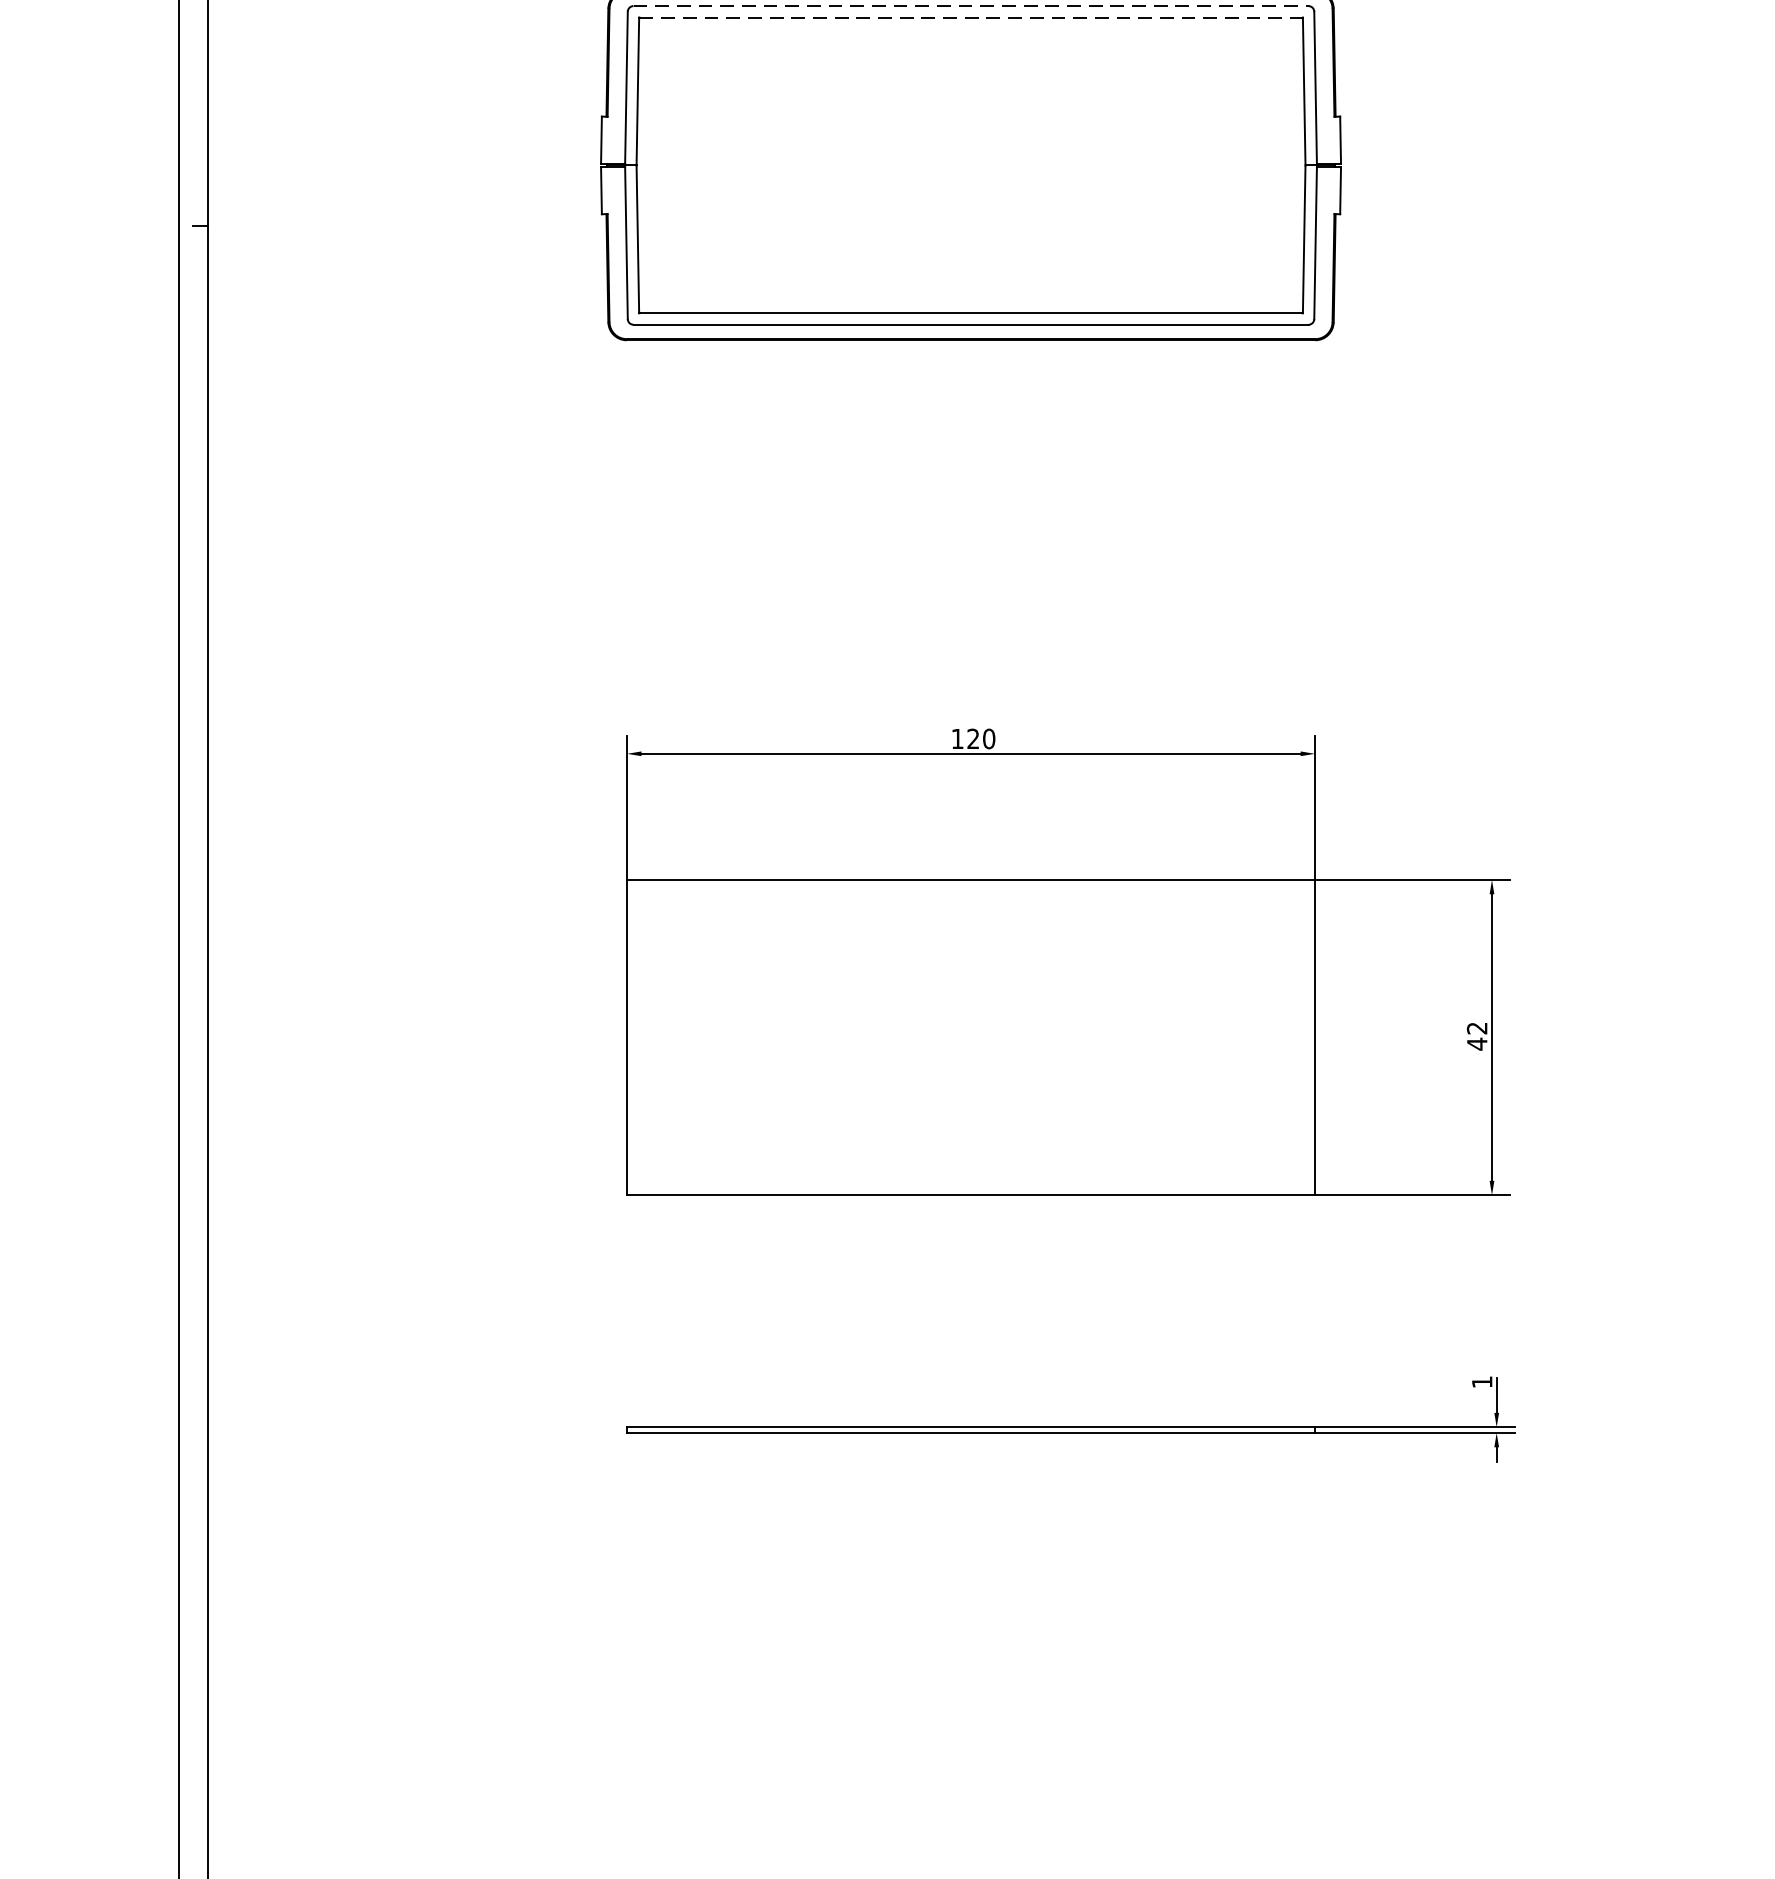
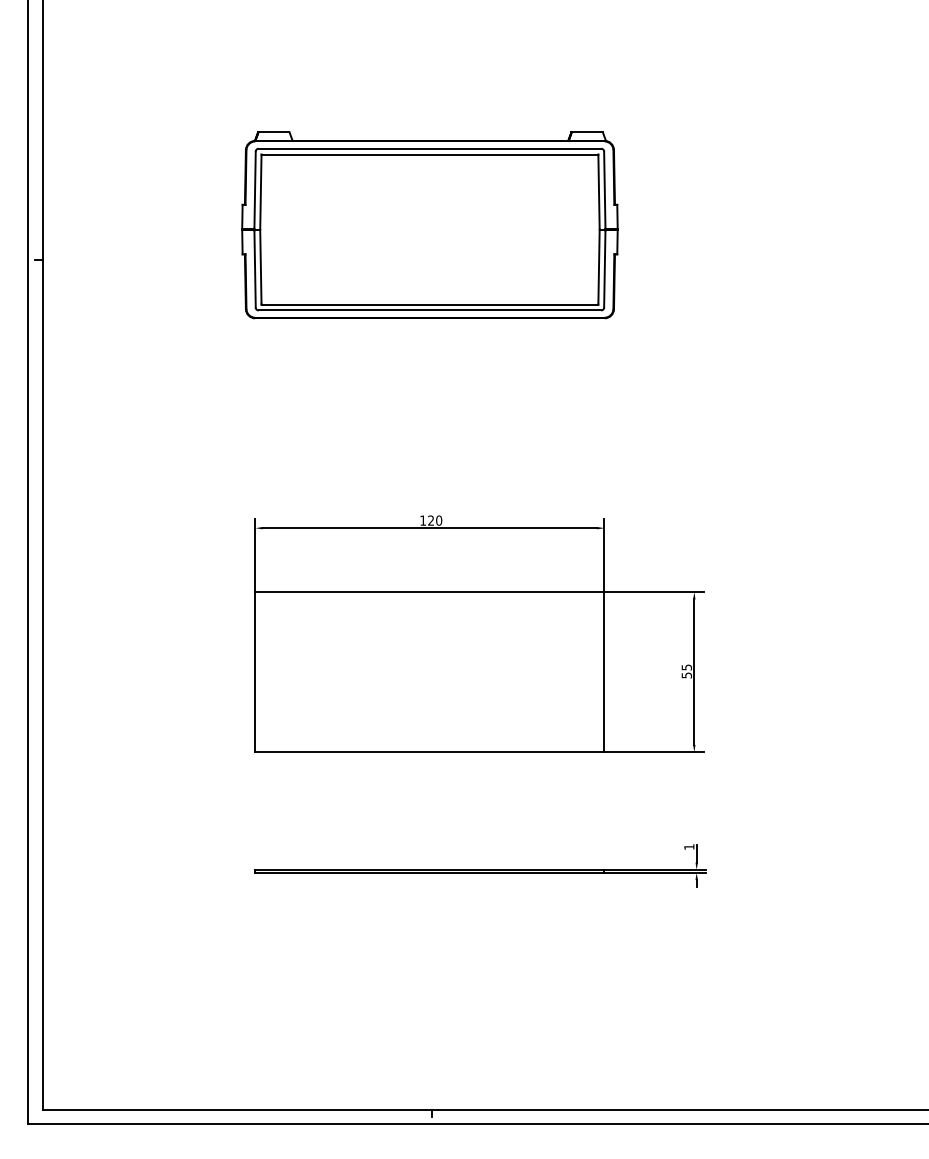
line: (972, 5) -> (430, 148), dashed -> solid
line: (972, 17) -> (430, 154), dashed -> solid
text: (1476, 1036) -> (686, 671), 42 -> 55

